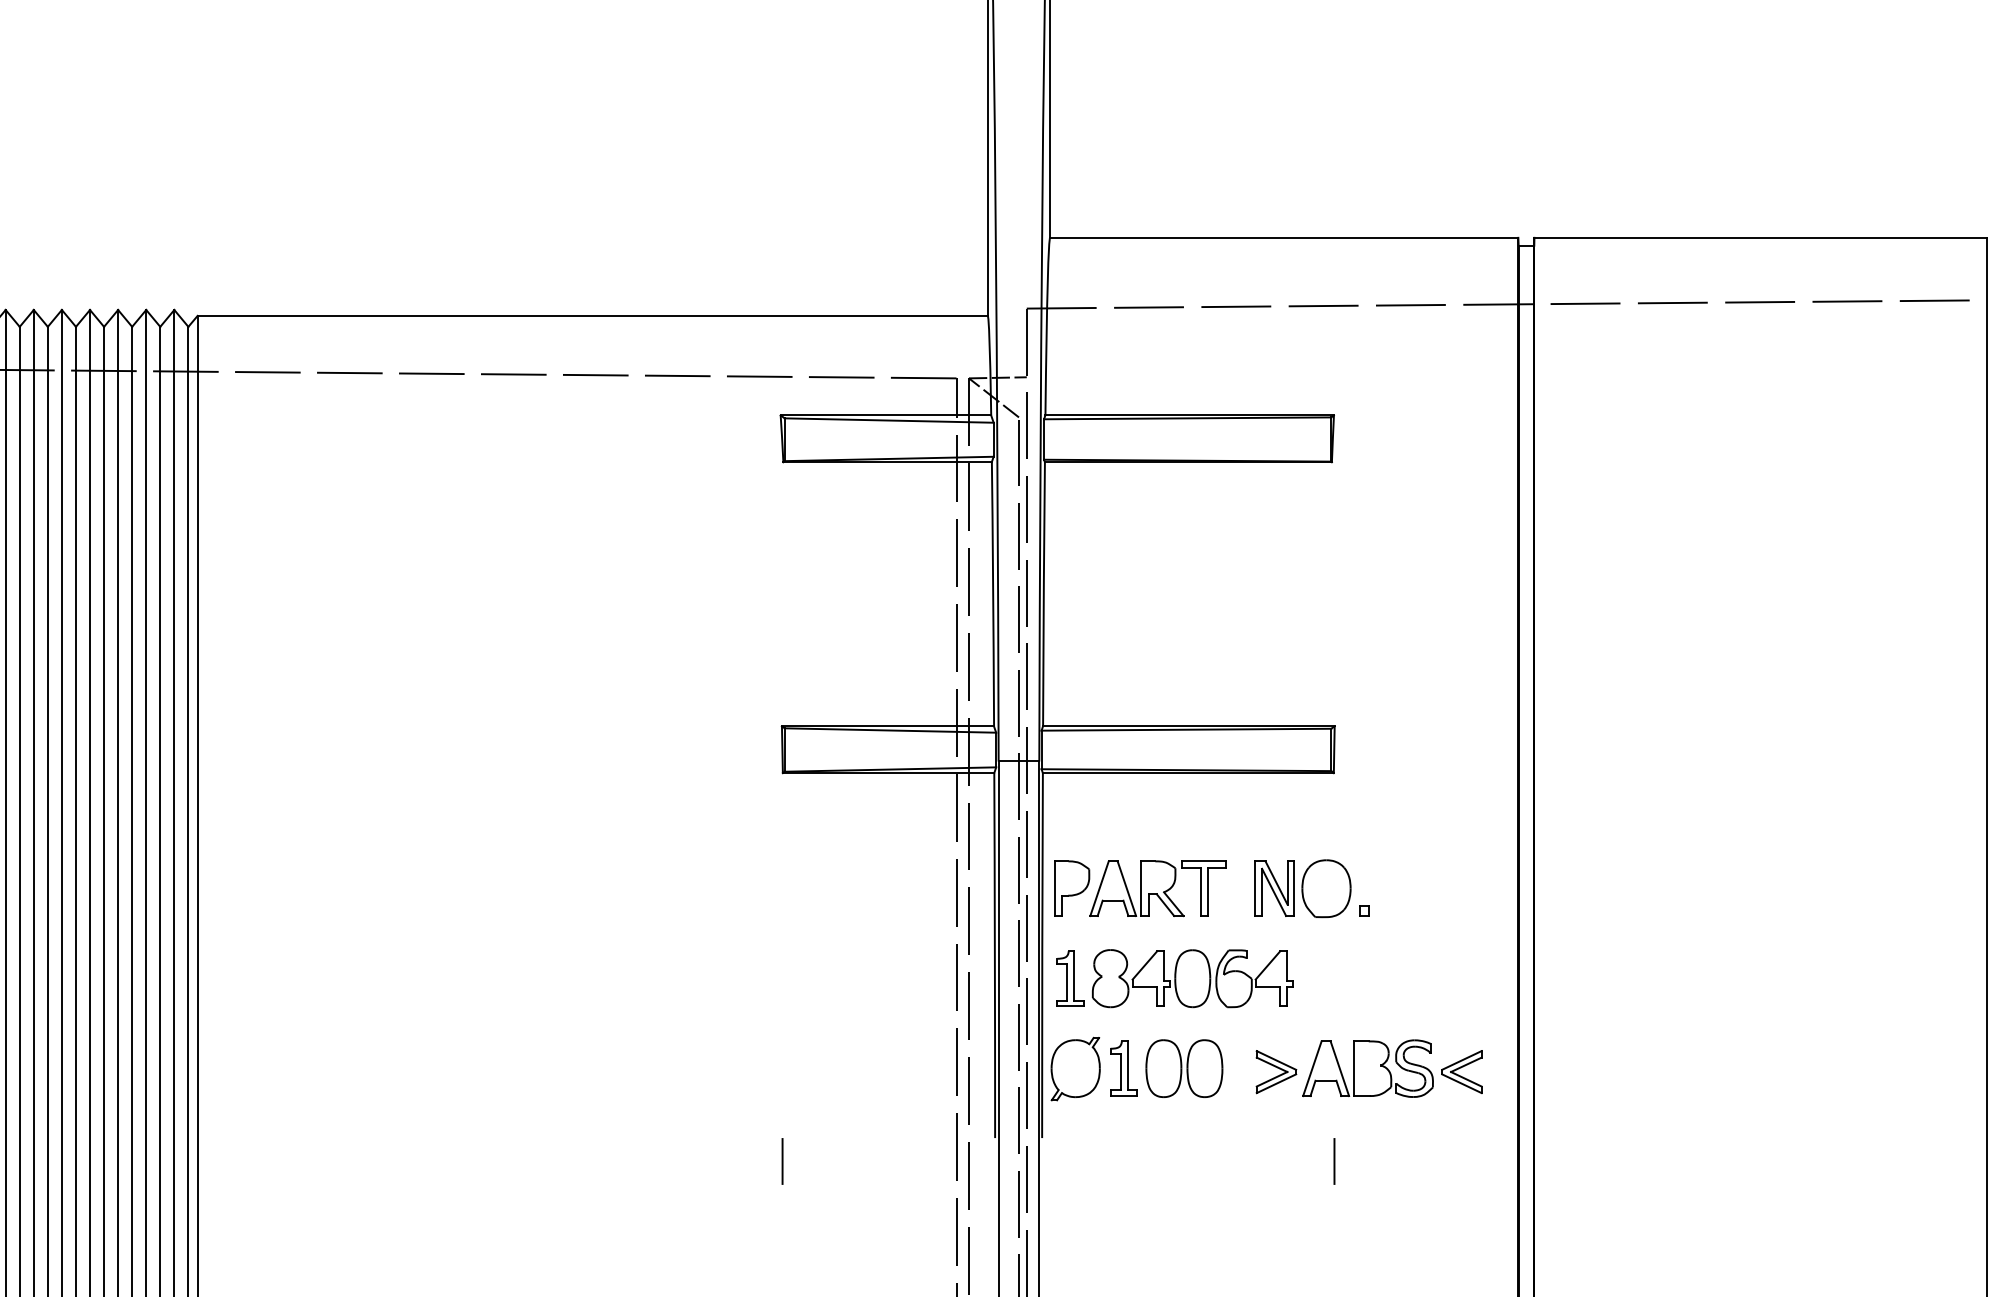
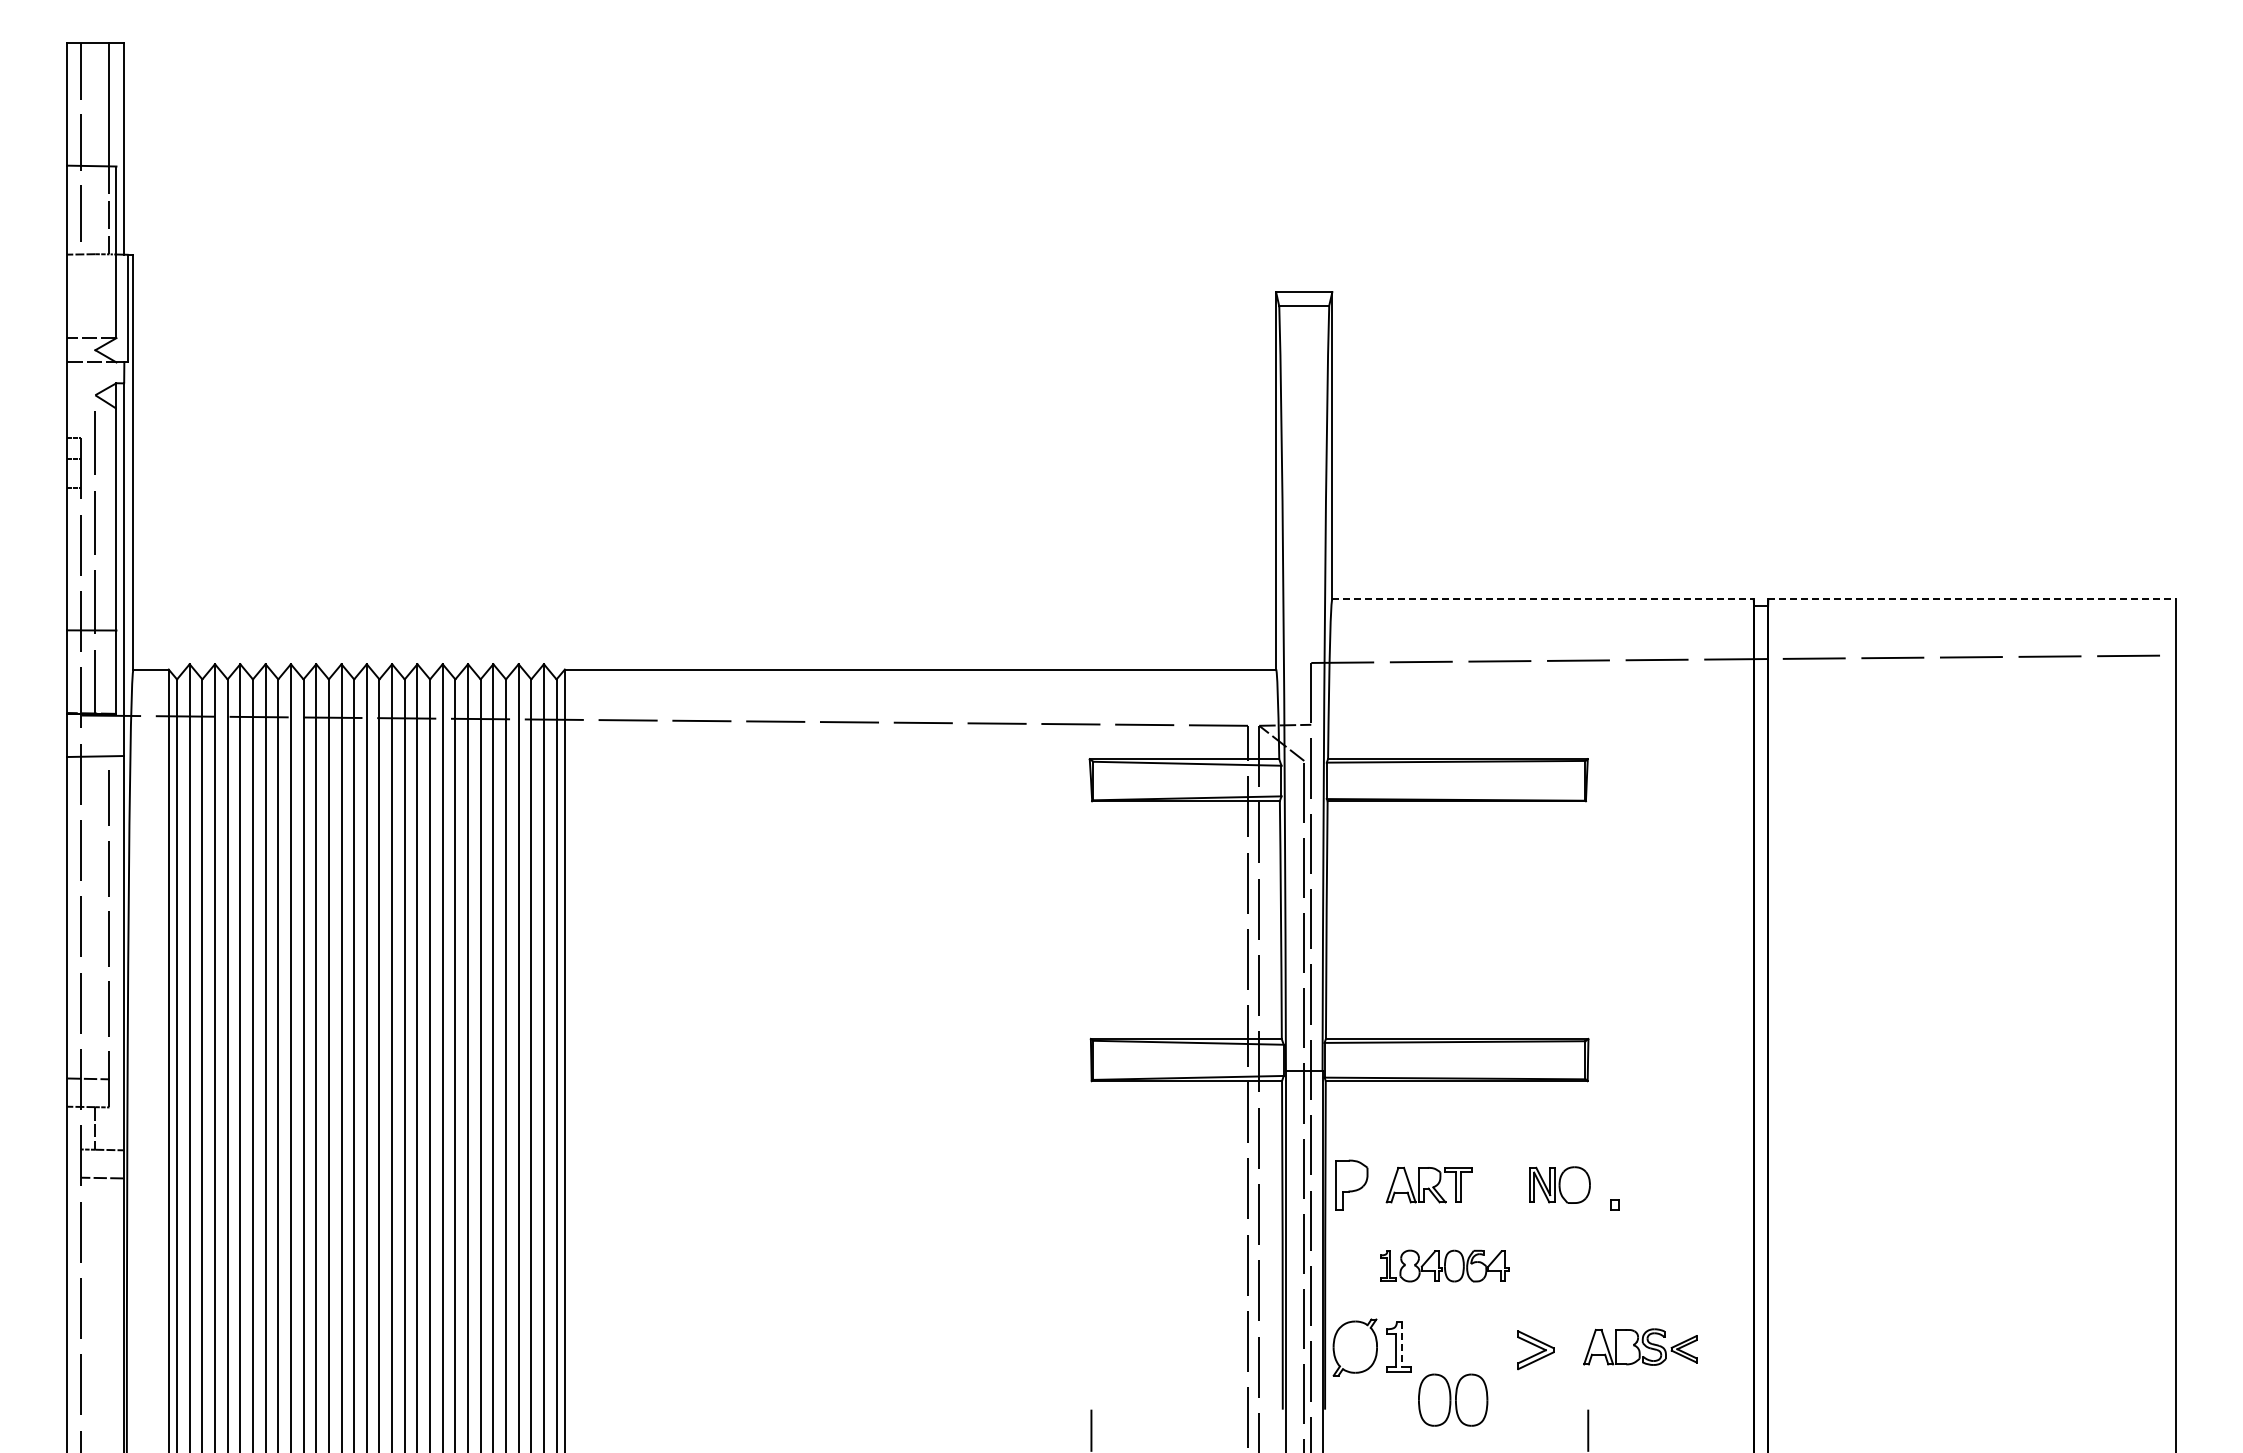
line: (1284, 238) -> (1543, 599), solid -> dashed
line: (1761, 238) -> (1972, 599), solid -> dashed
part: (1158, 887) -> (1429, 1184), size x0.7
part: (1302, 887) -> (1559, 1184), size x0.7
part: (1174, 977) -> (1444, 1265), size x0.6
line: (1128, 1066) -> (1402, 1345), solid -> dashed
part: (1184, 1067) -> (1453, 1399), moved
part: (1392, 1067) -> (1640, 1346), size x0.7

